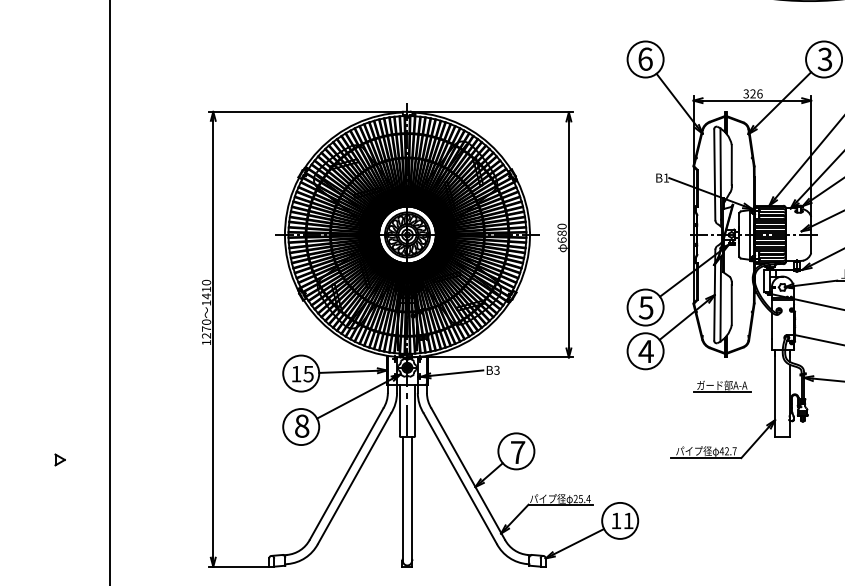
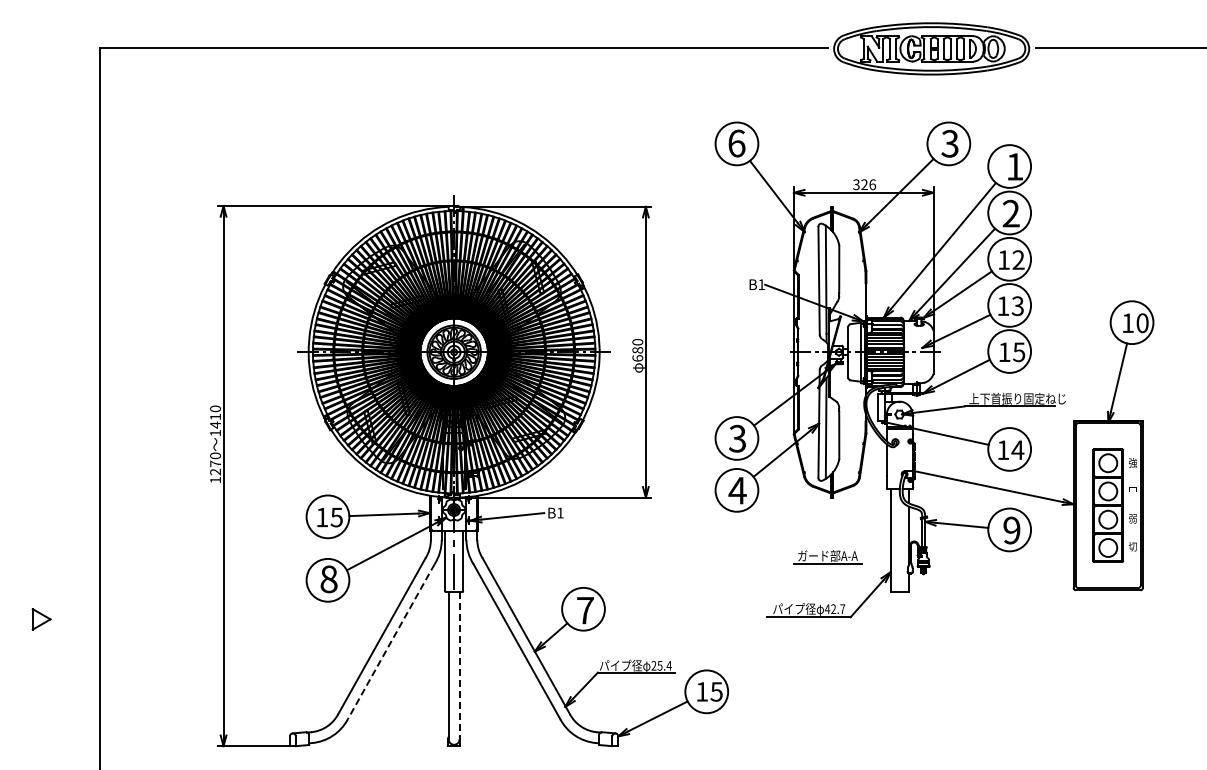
text: (646, 307) -> (737, 438), 5 -> 3
text: (497, 369) -> (560, 512), B3 -> B1
part: (721, 386) -> (827, 557), moved
part: (59, 460) -> (41, 619), size x1.6
line: (354, 478) -> (391, 641), solid -> dashed
line: (411, 498) -> (459, 665), solid -> dashed
text: (628, 520) -> (716, 691), 11 -> 15

